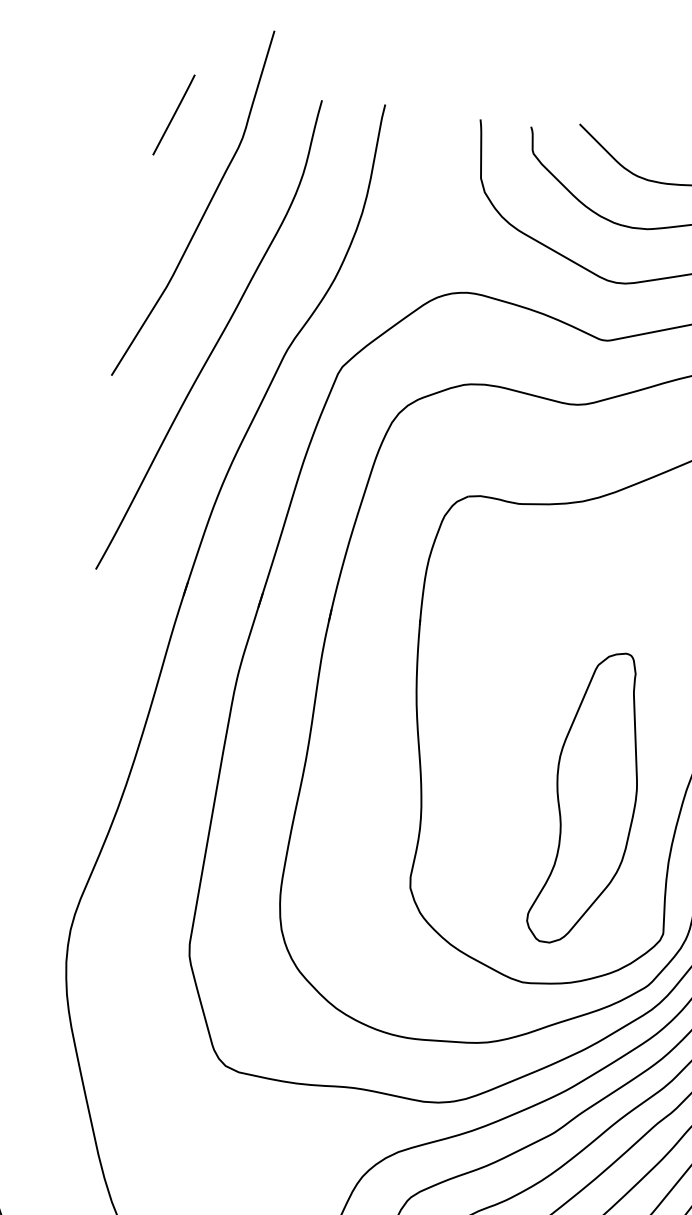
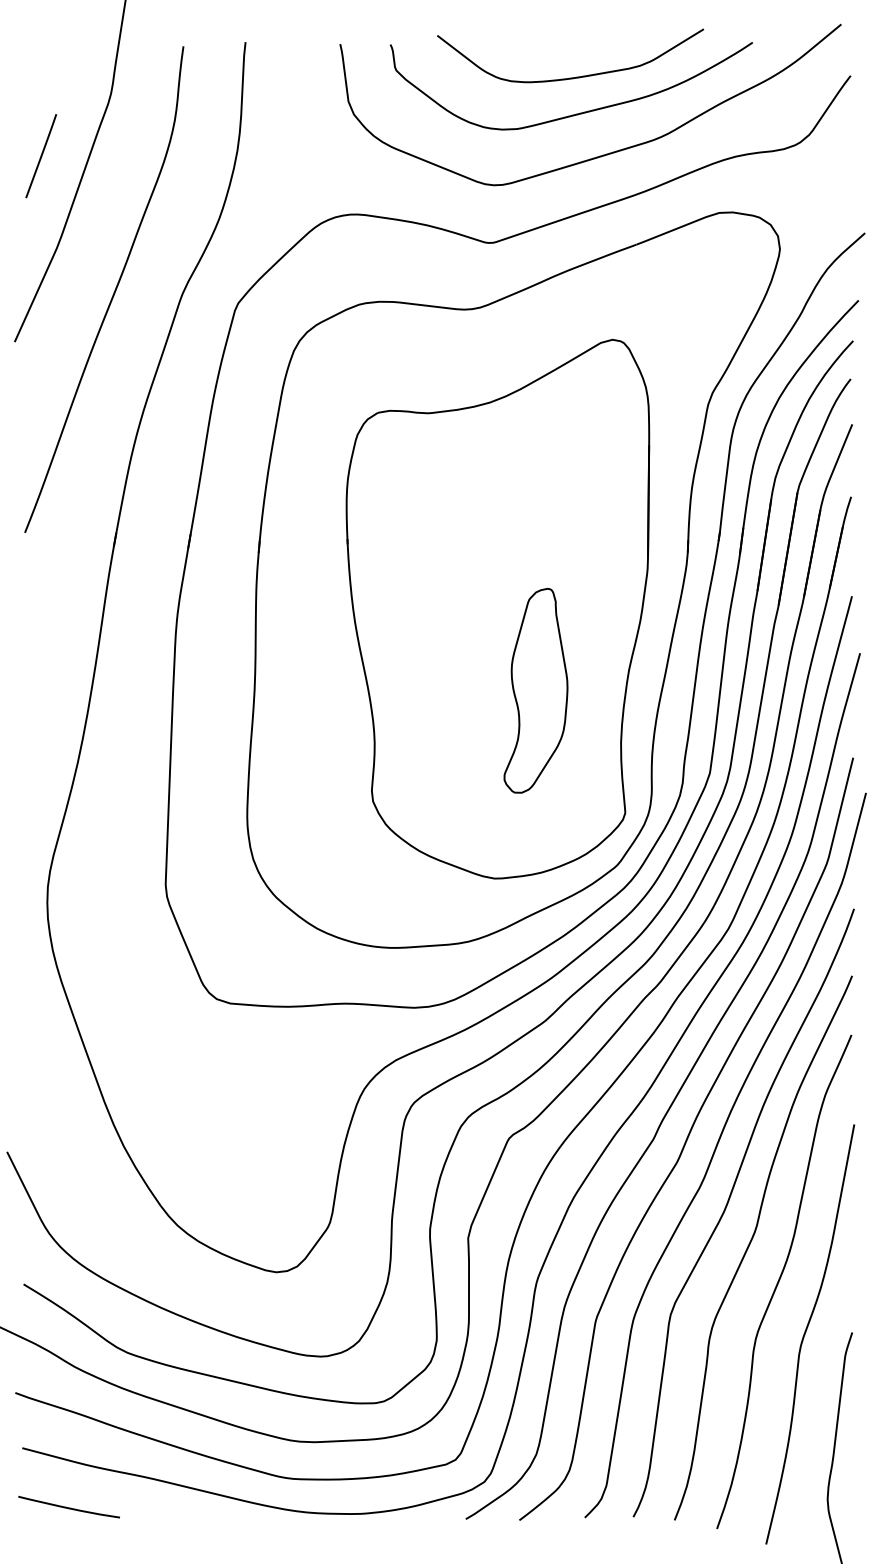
line: (174, 115) -> (41, 156), moved
part: (589, 798) -> (535, 690), size x0.7

